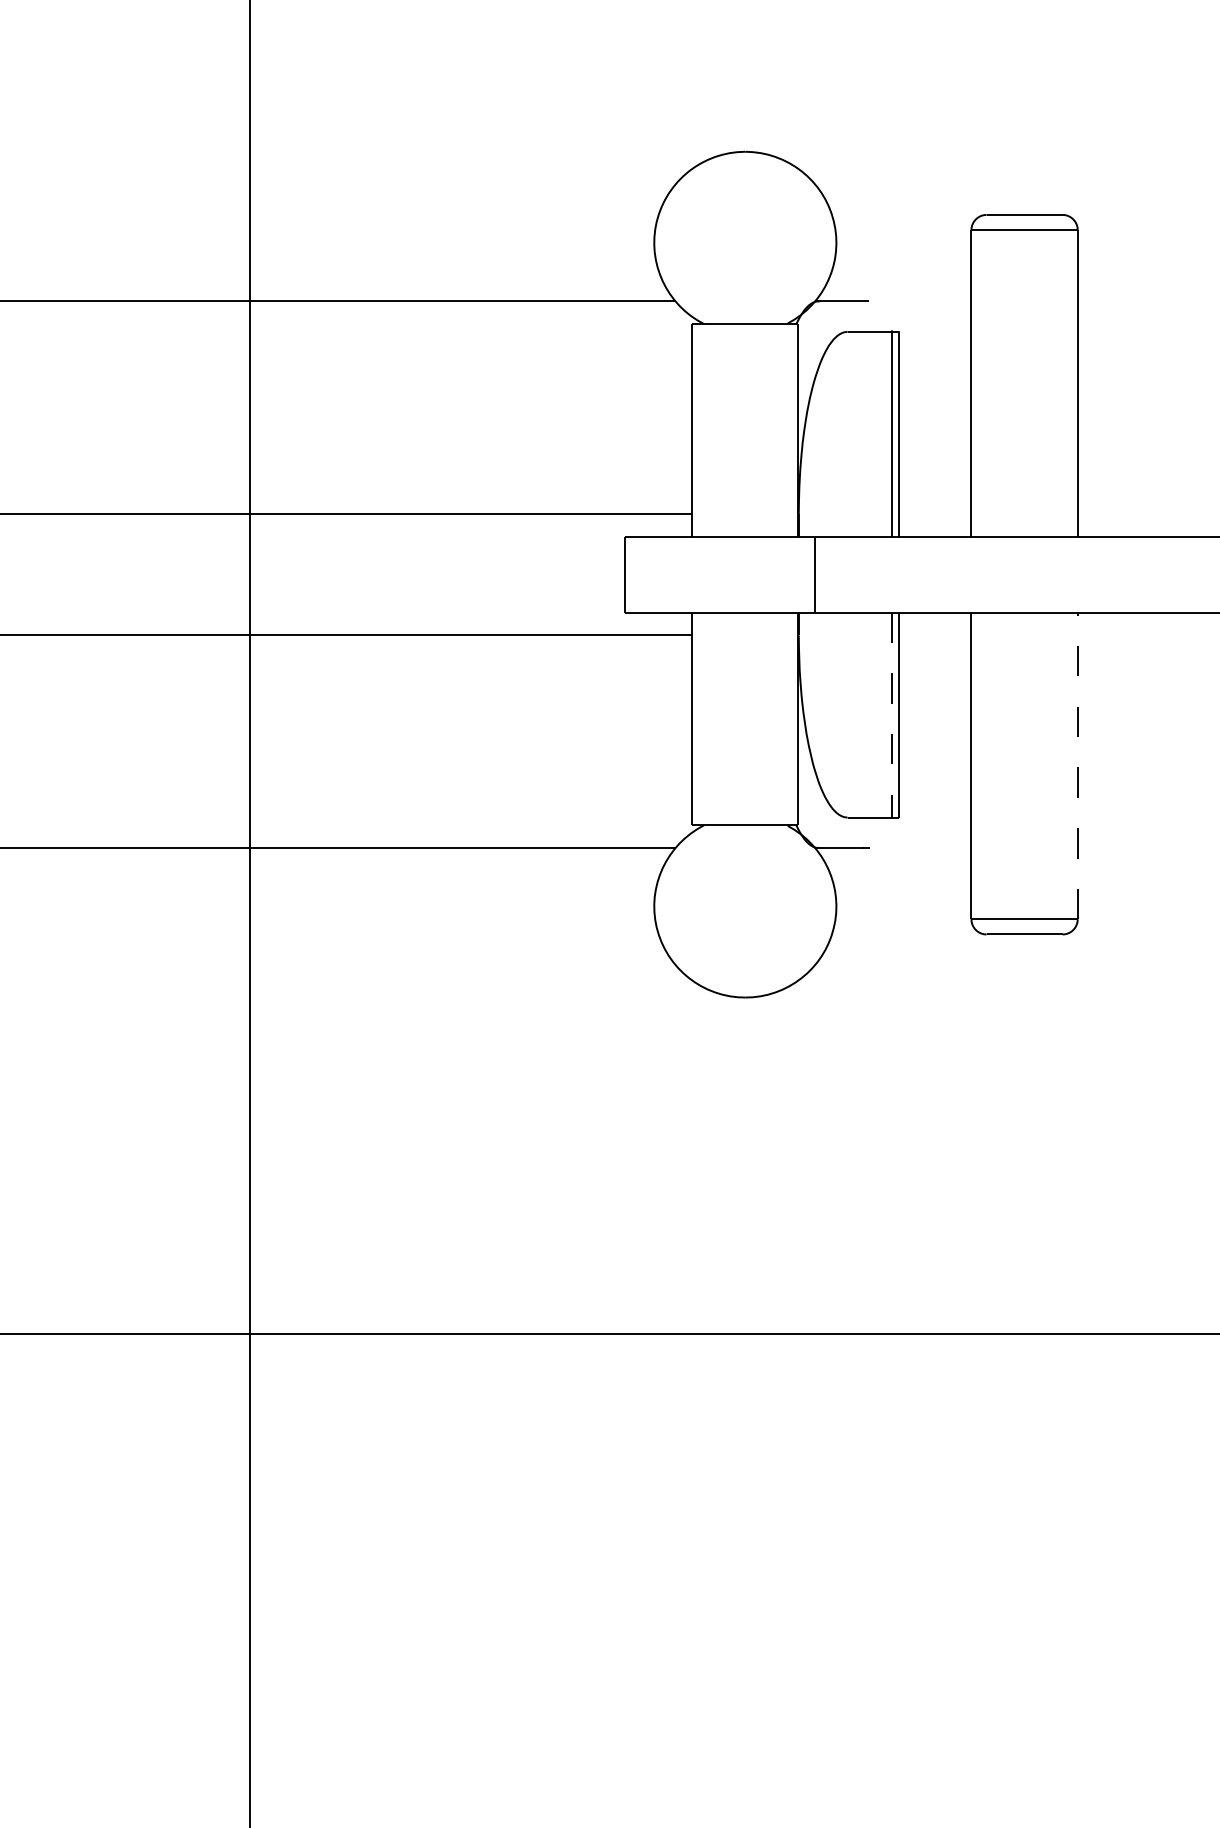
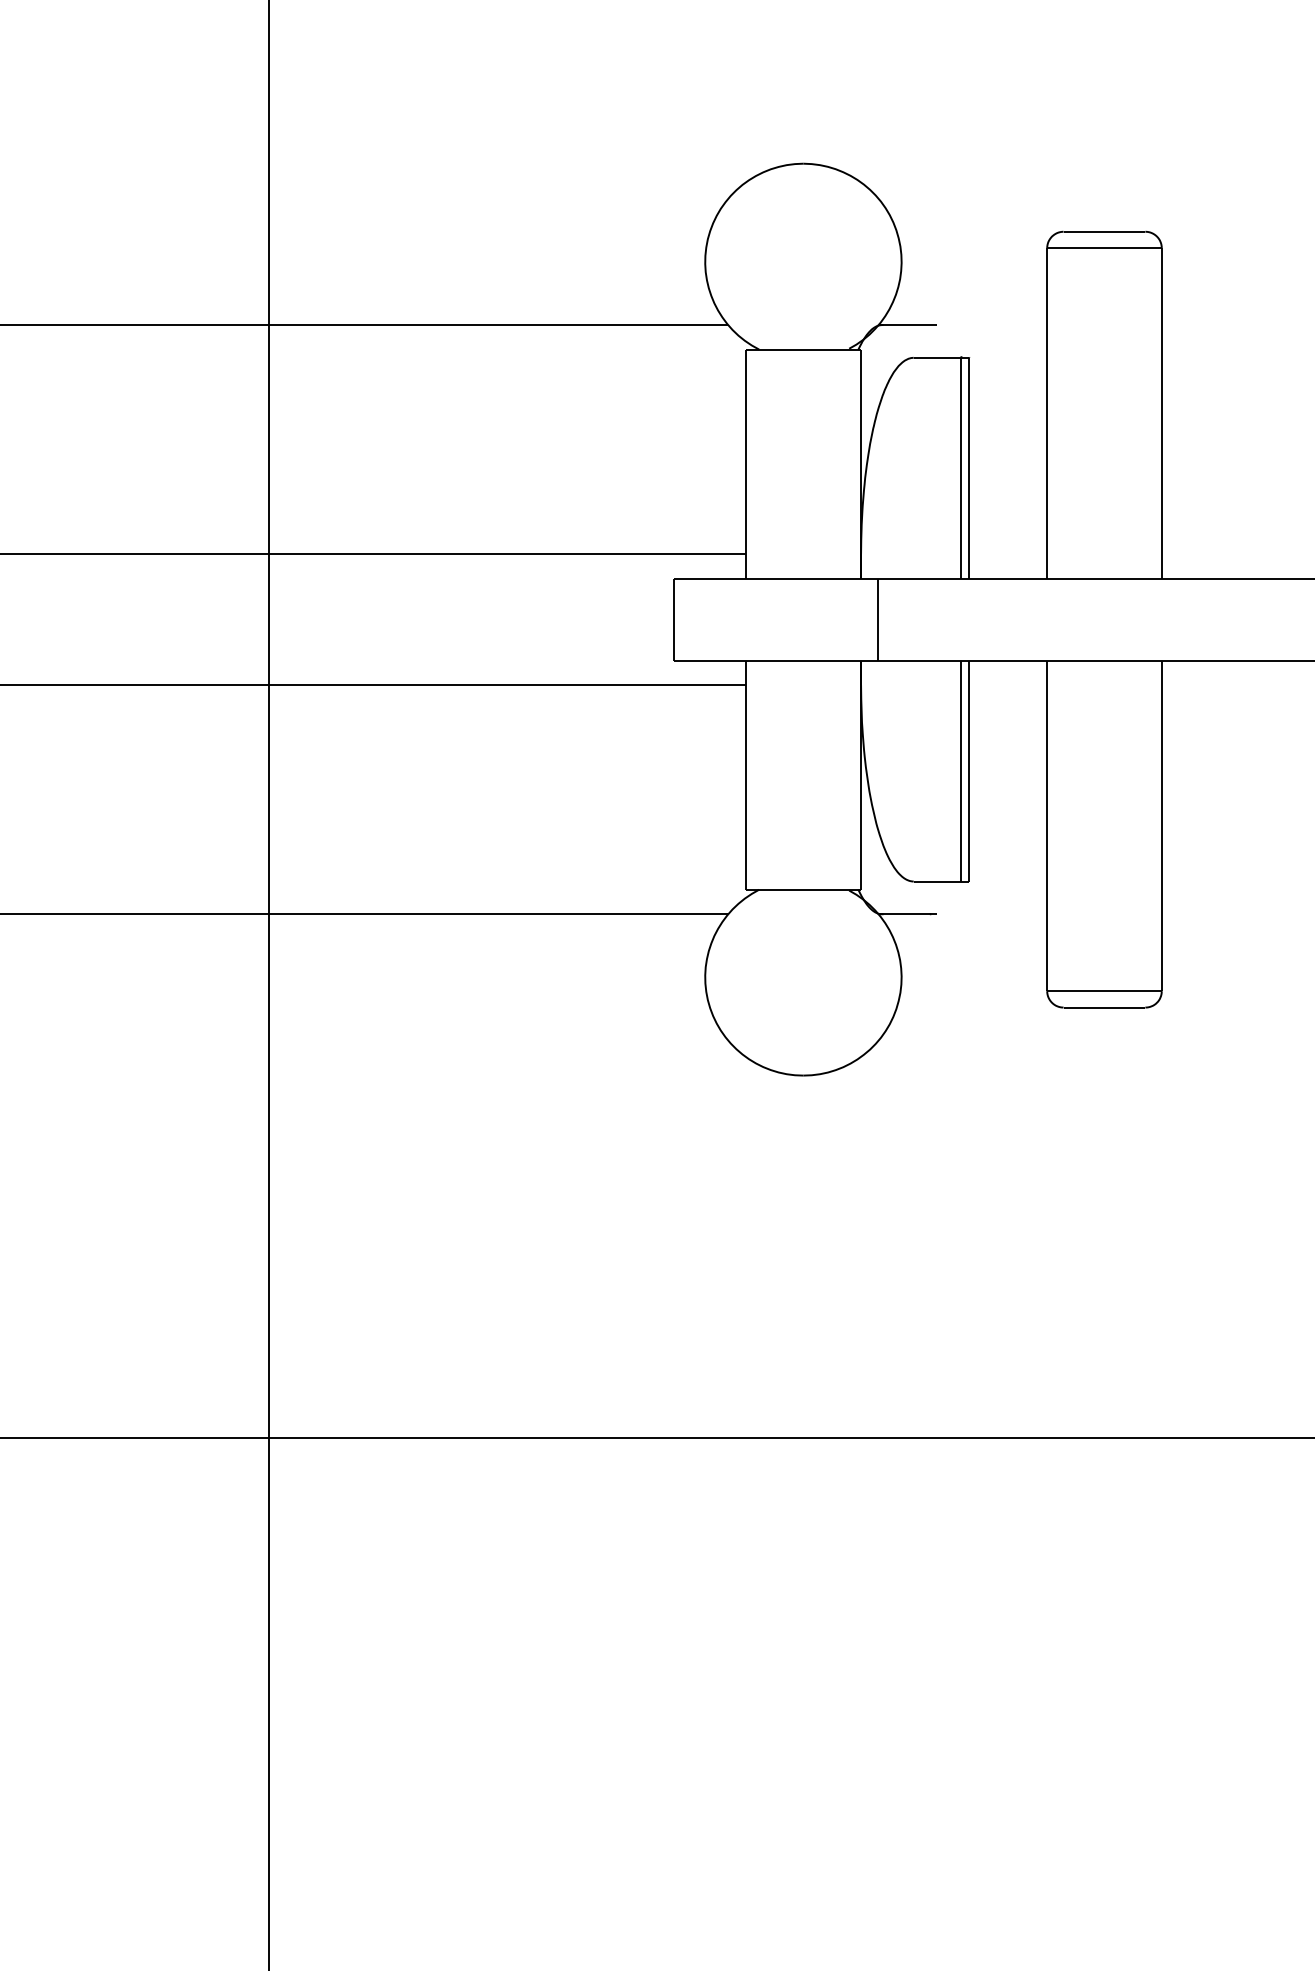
line: (891, 715) -> (961, 771), dashed -> solid
line: (1077, 765) -> (1161, 825), dashed -> solid

